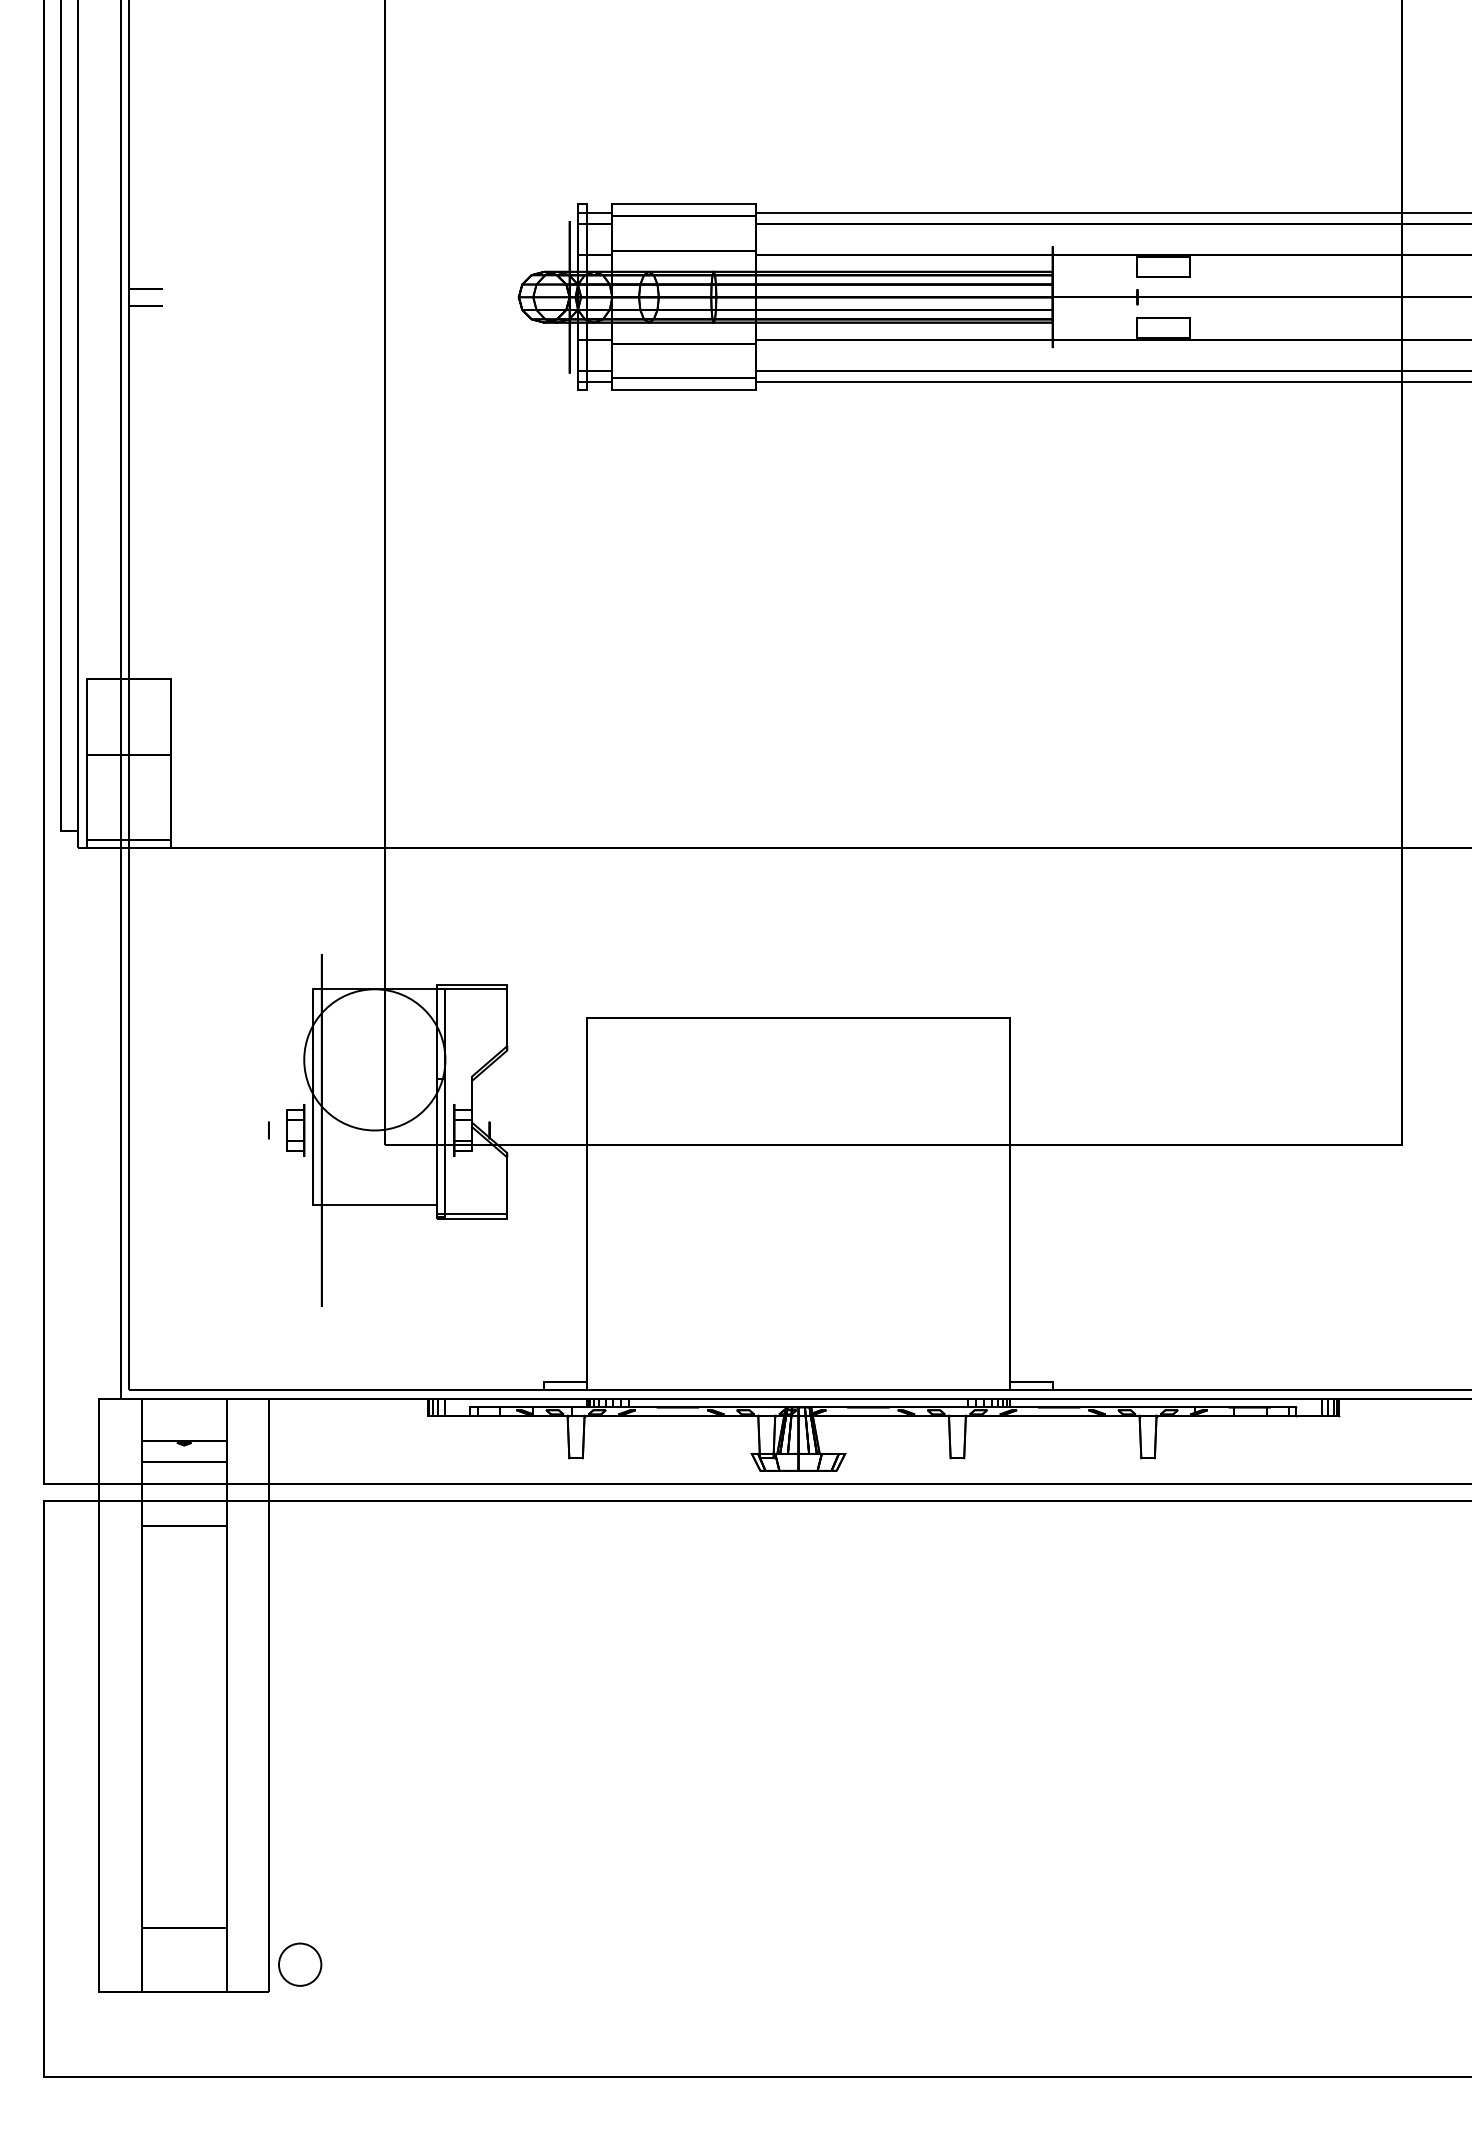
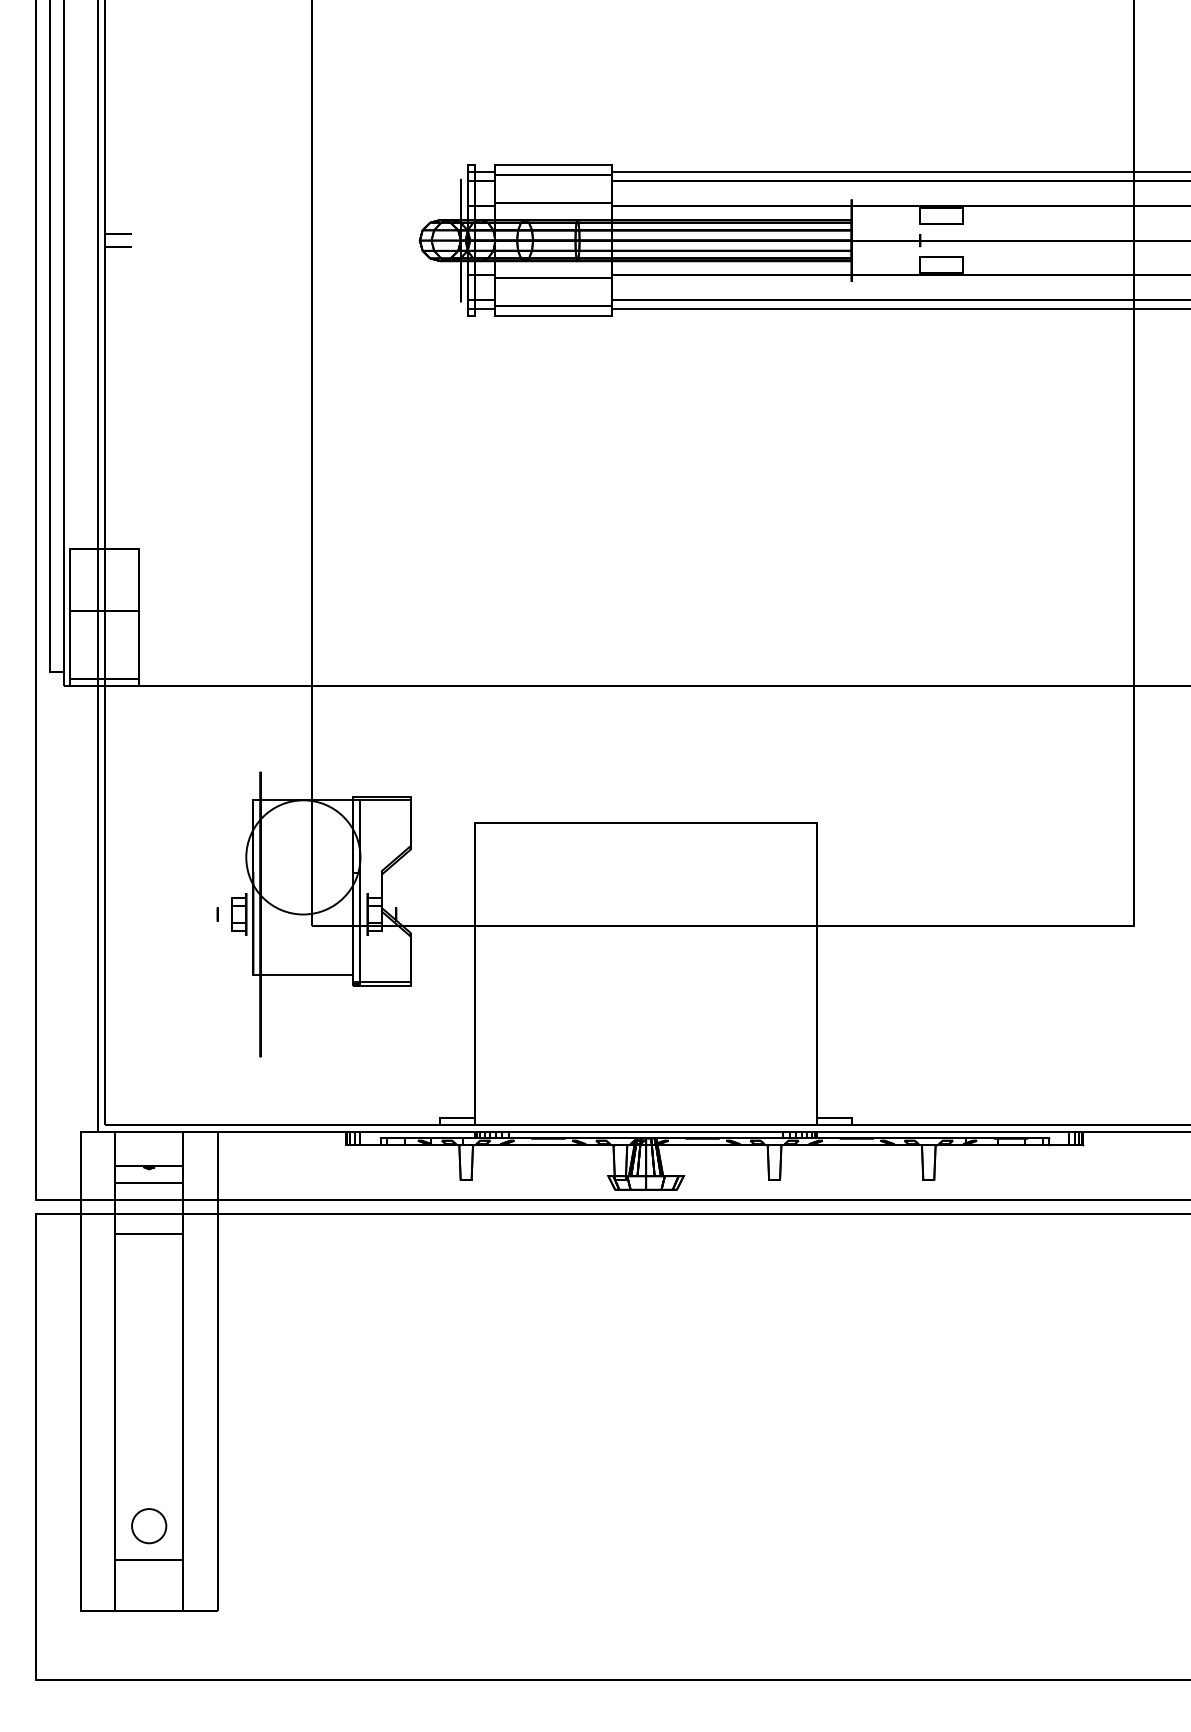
circle: (300, 1964) -> (149, 1525), moved

